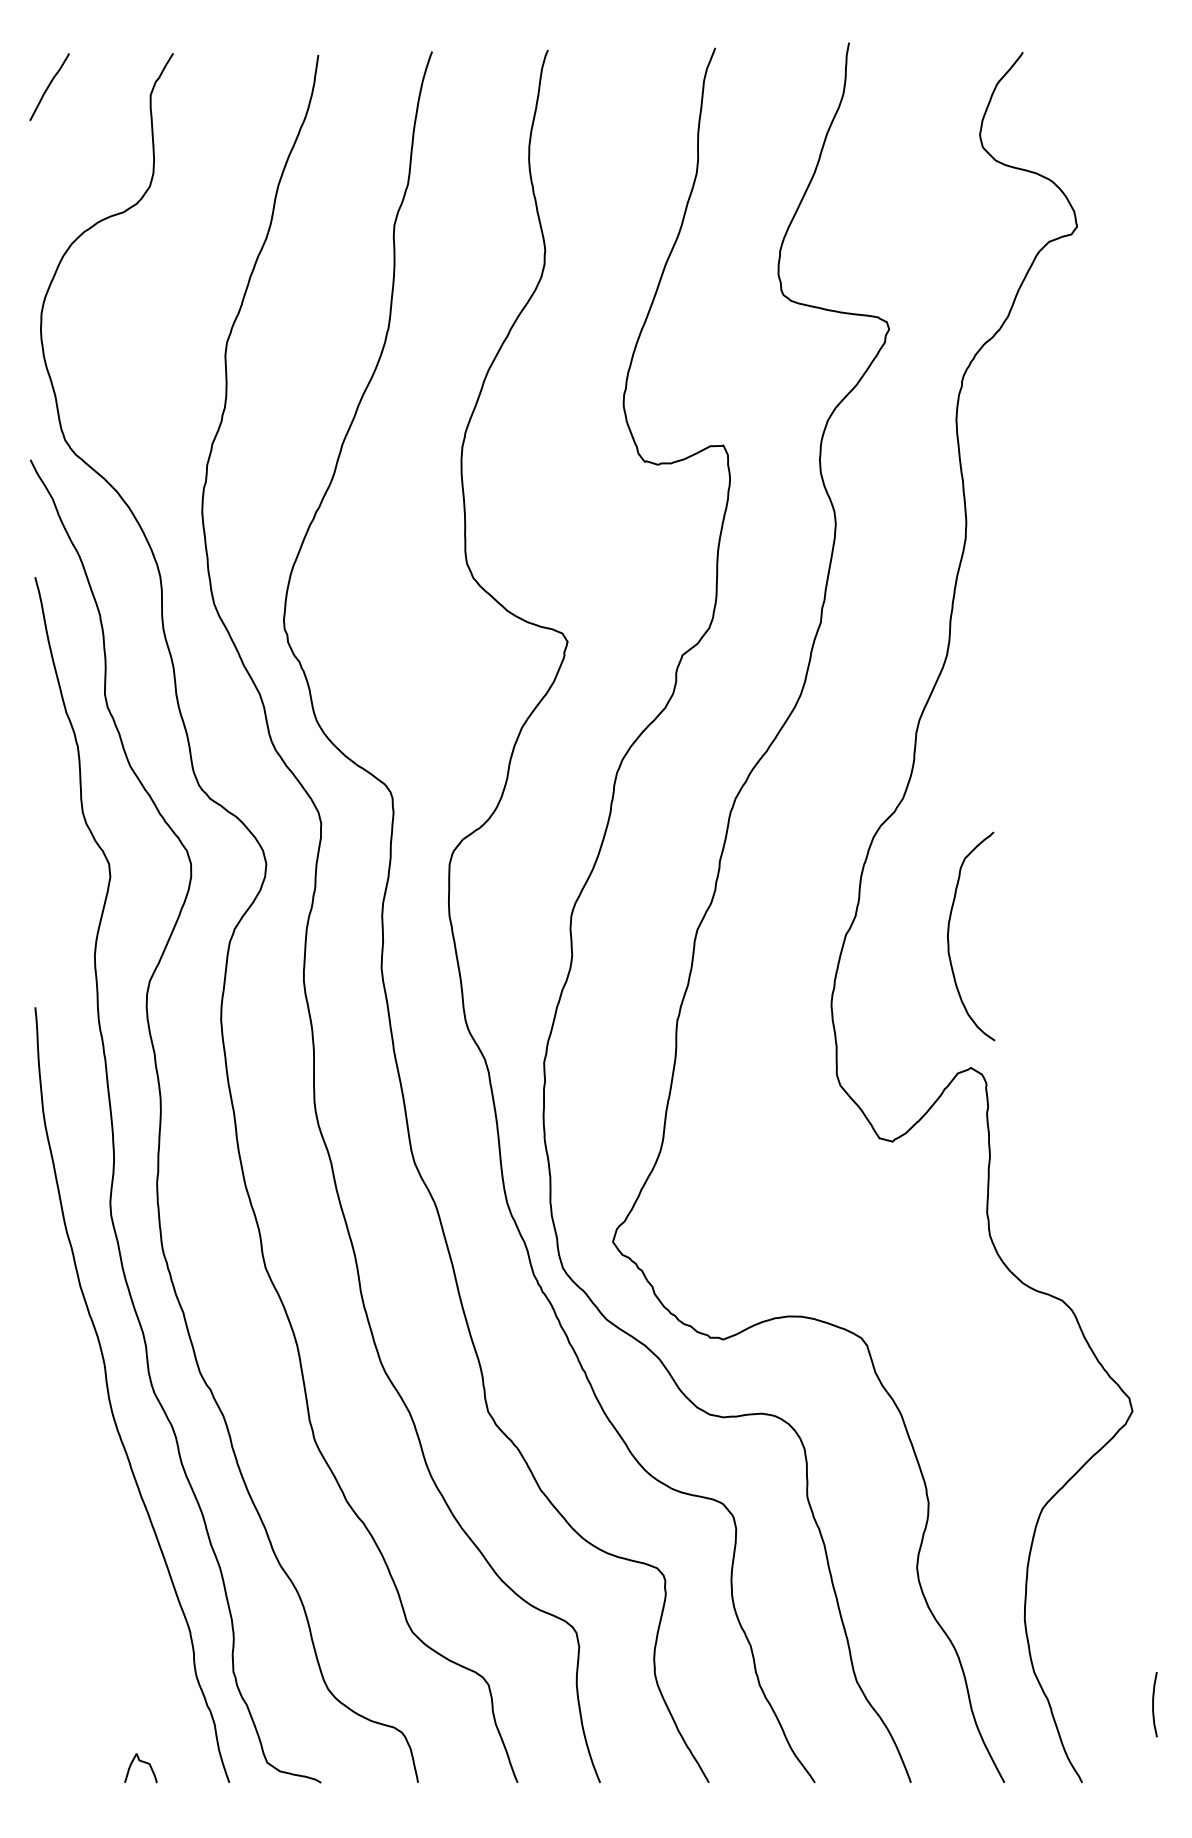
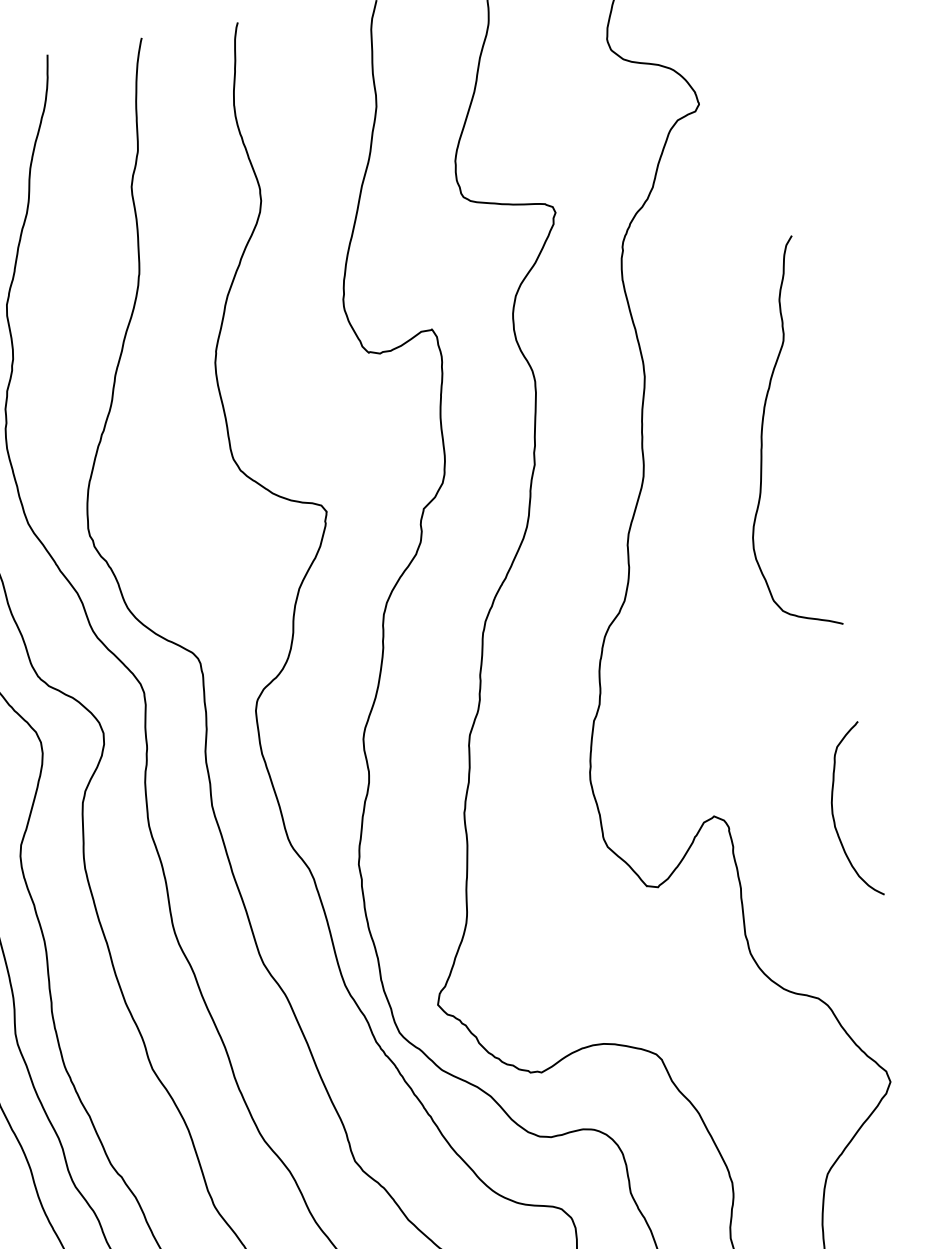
curve: (1094, 627) -> (762, 435), added
curve: (949, 932) -> (833, 810), moved

